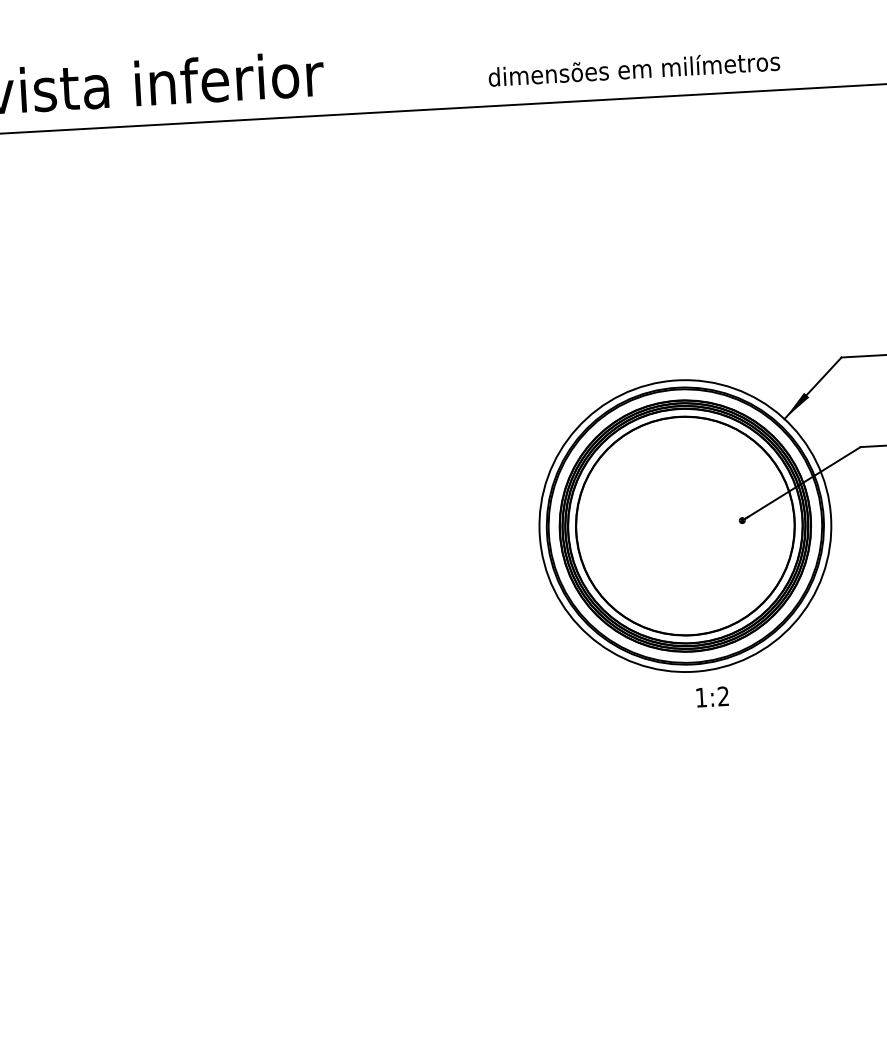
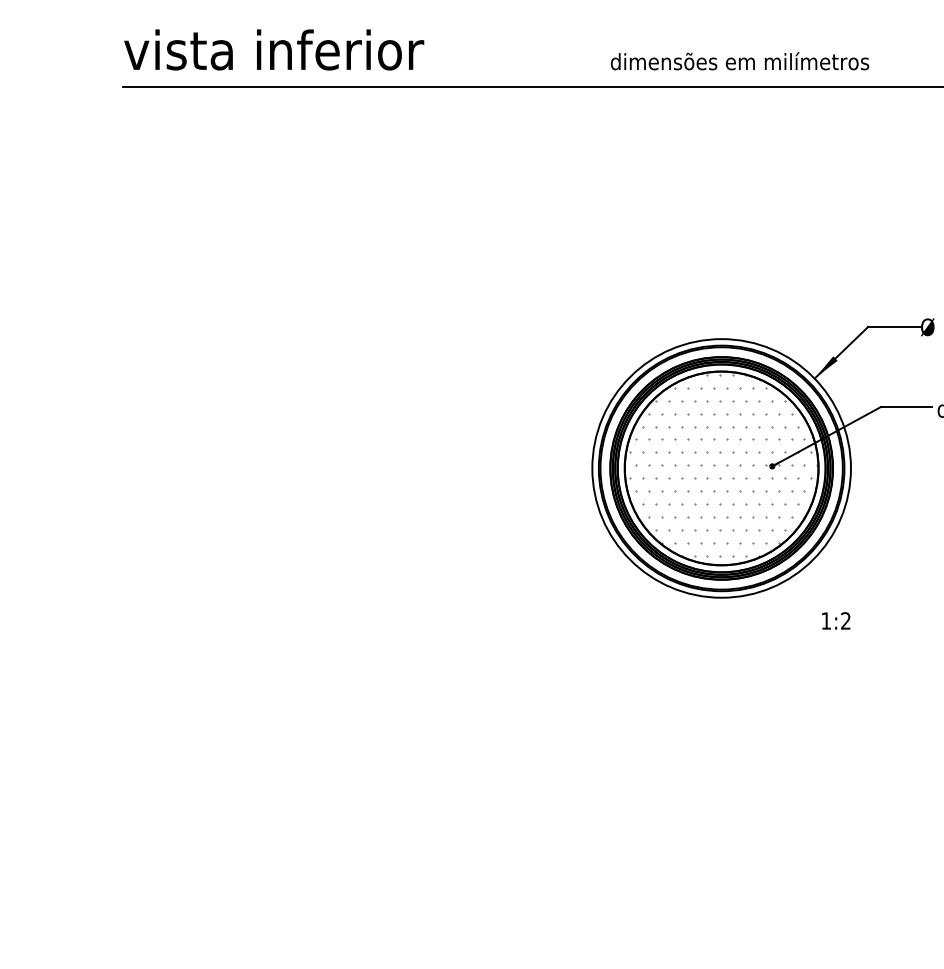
text: (633, 69) -> (739, 61), moved
hatch: (687, 521) -> (723, 464), added
text: (712, 696) -> (836, 620), moved

